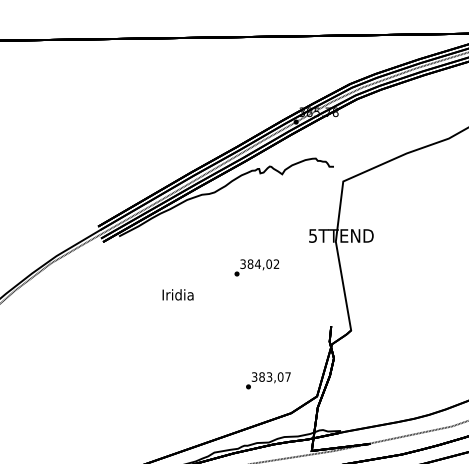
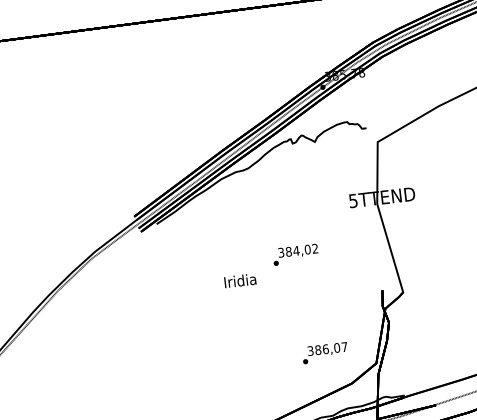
text: (256, 267) -> (295, 254), moved
text: (177, 294) -> (239, 280), moved
text: (269, 376) -> (325, 348), 383,07 -> 386,07

